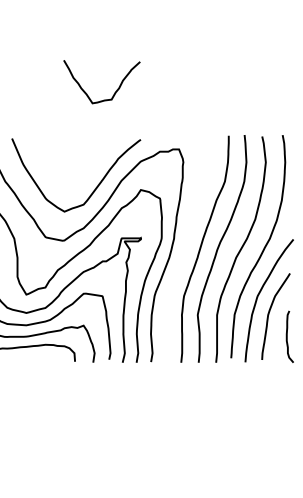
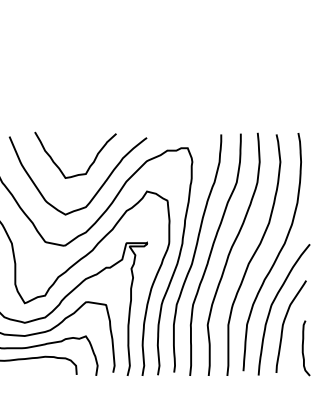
curve: (114, 92) -> (88, 166), moved
curve: (186, 247) -> (195, 252), added

